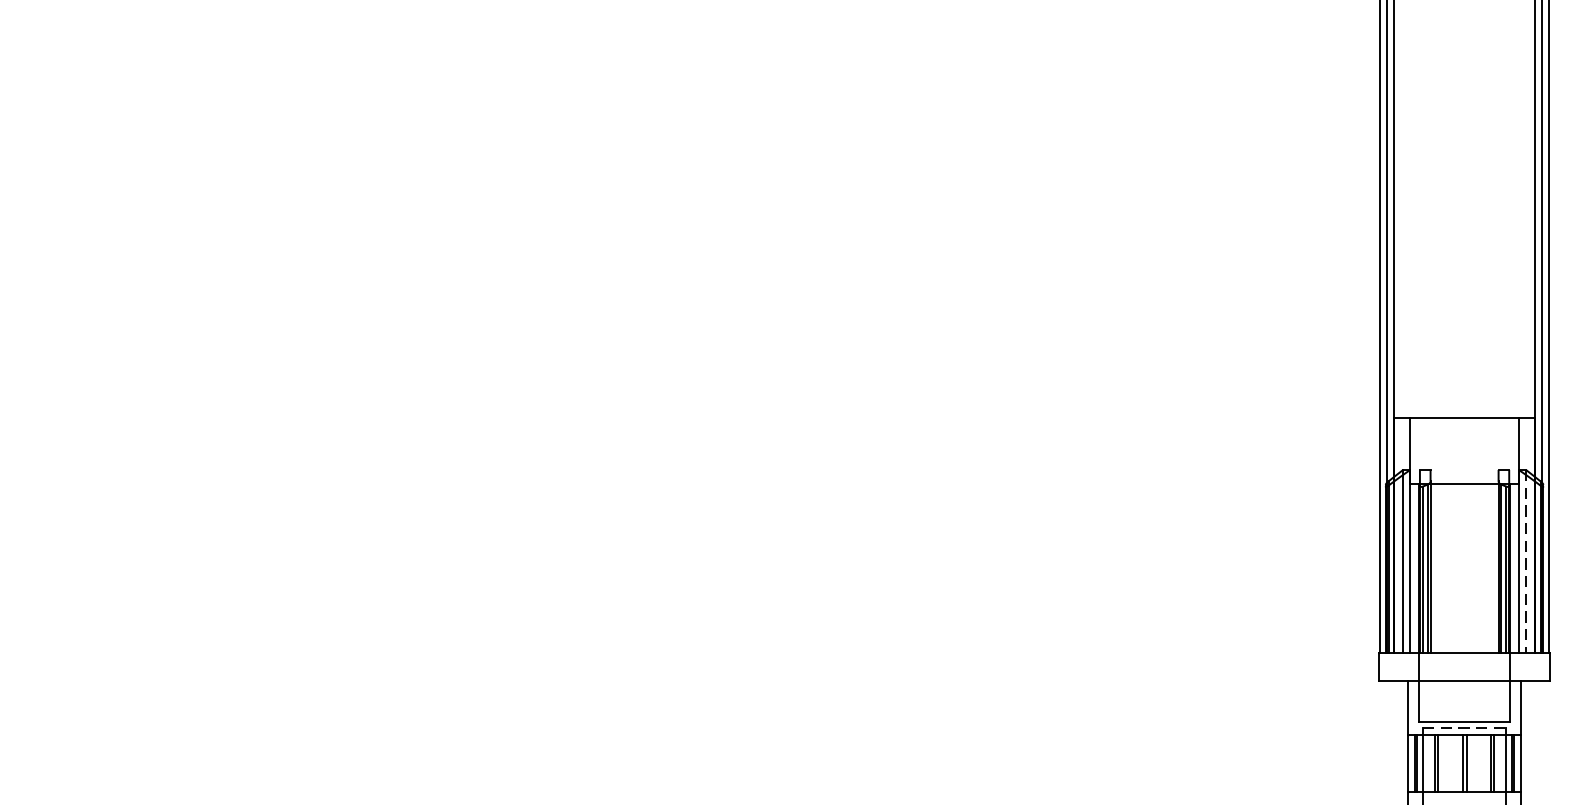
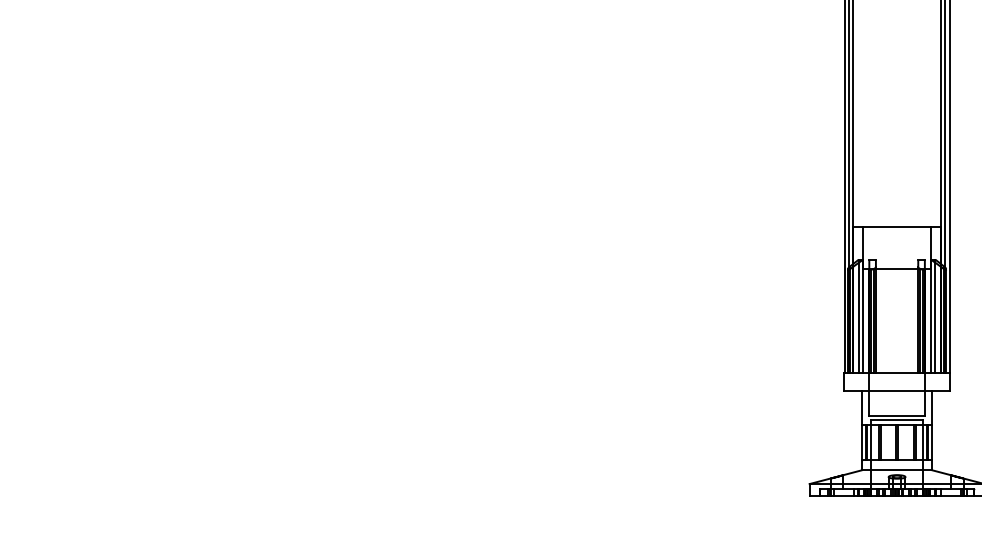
line: (1526, 561) -> (935, 316), dashed -> solid
line: (1465, 728) -> (897, 420), dashed -> solid

